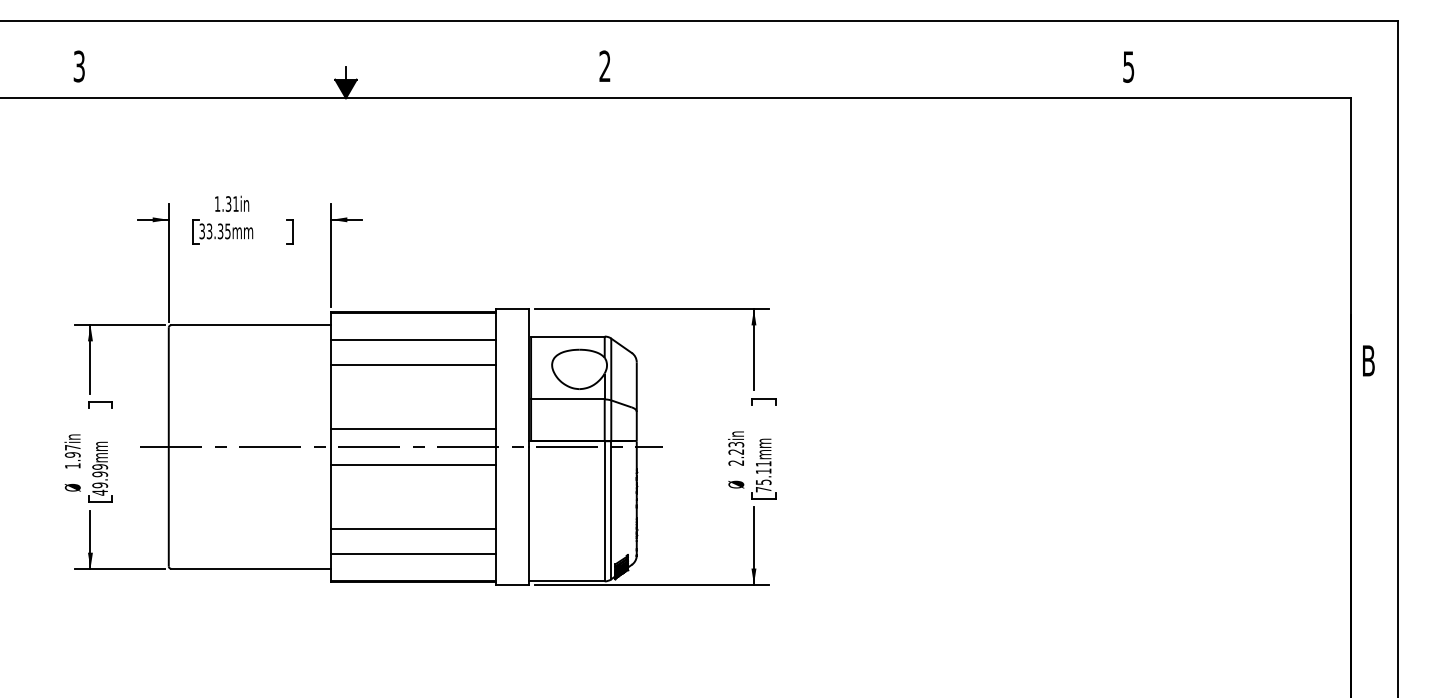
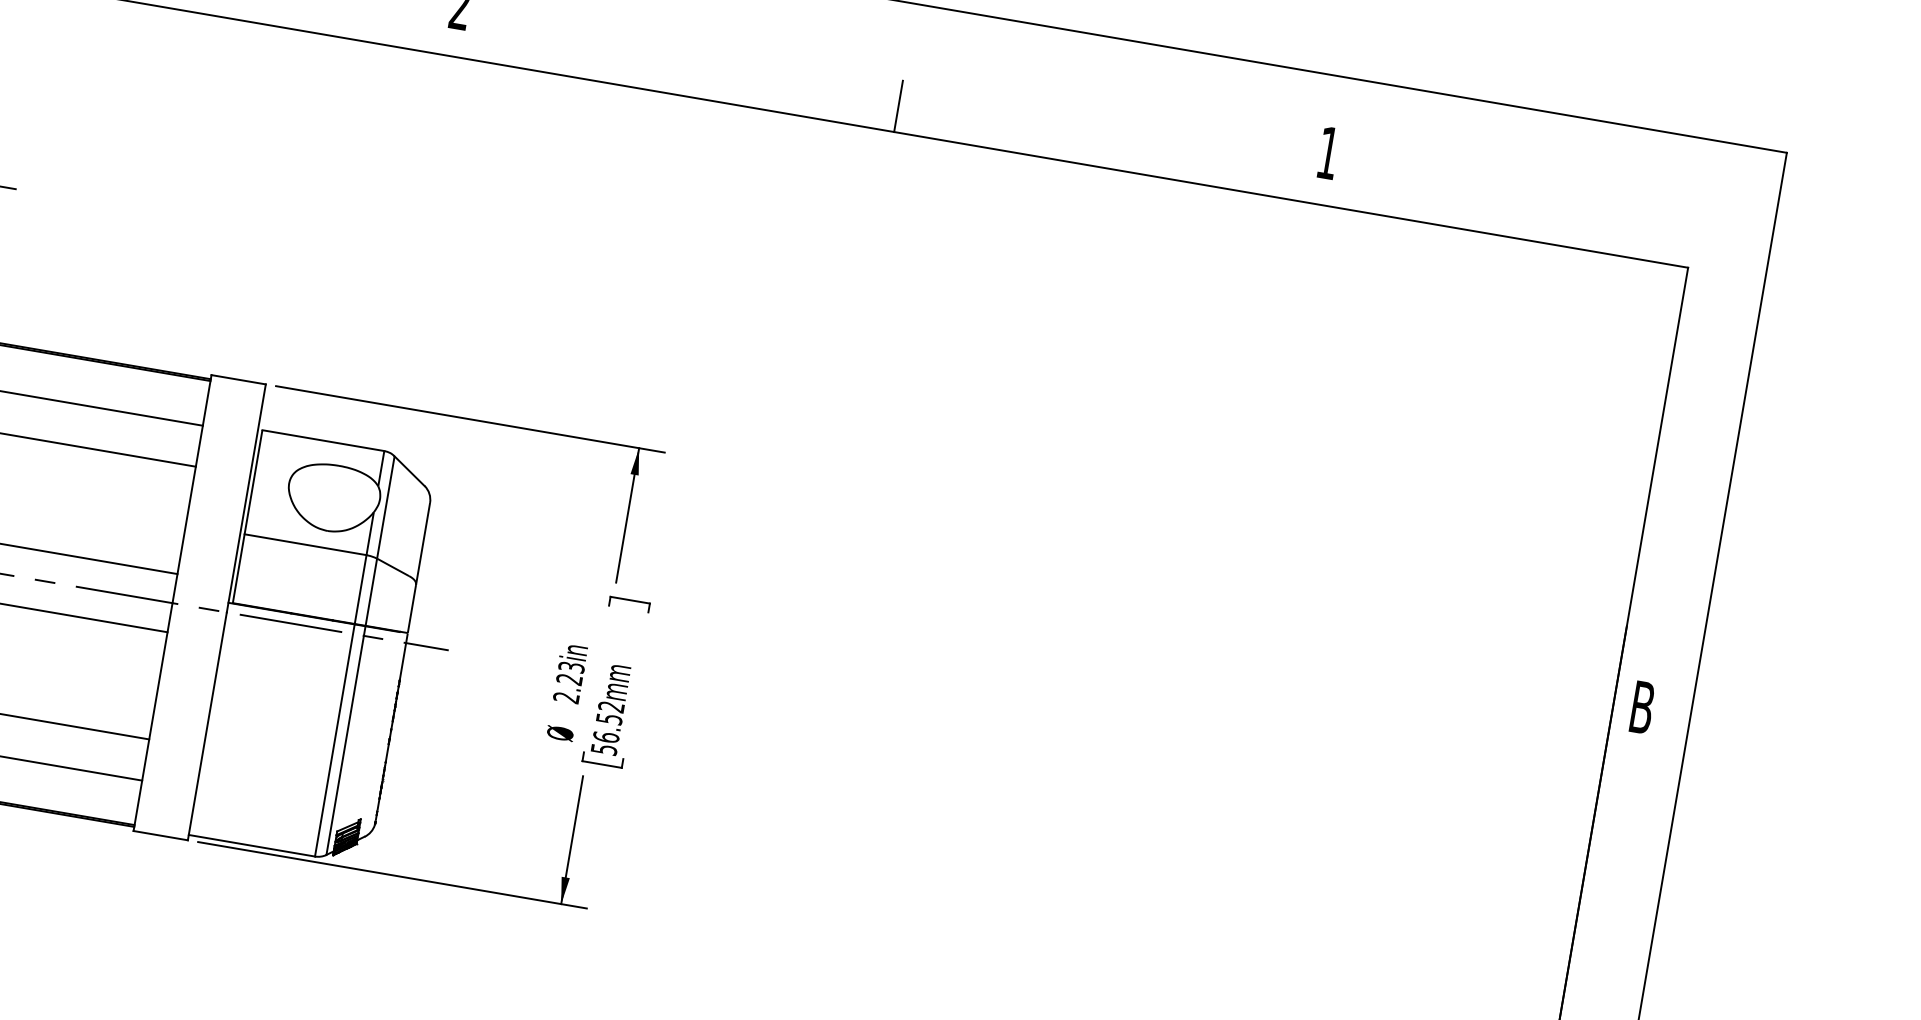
text: (1128, 66) -> (1328, 152), 5 -> 1
line: (871, 82) -> (897, 105), added
text: (763, 476) -> (607, 727), 75.11mm -> 56.52mm

